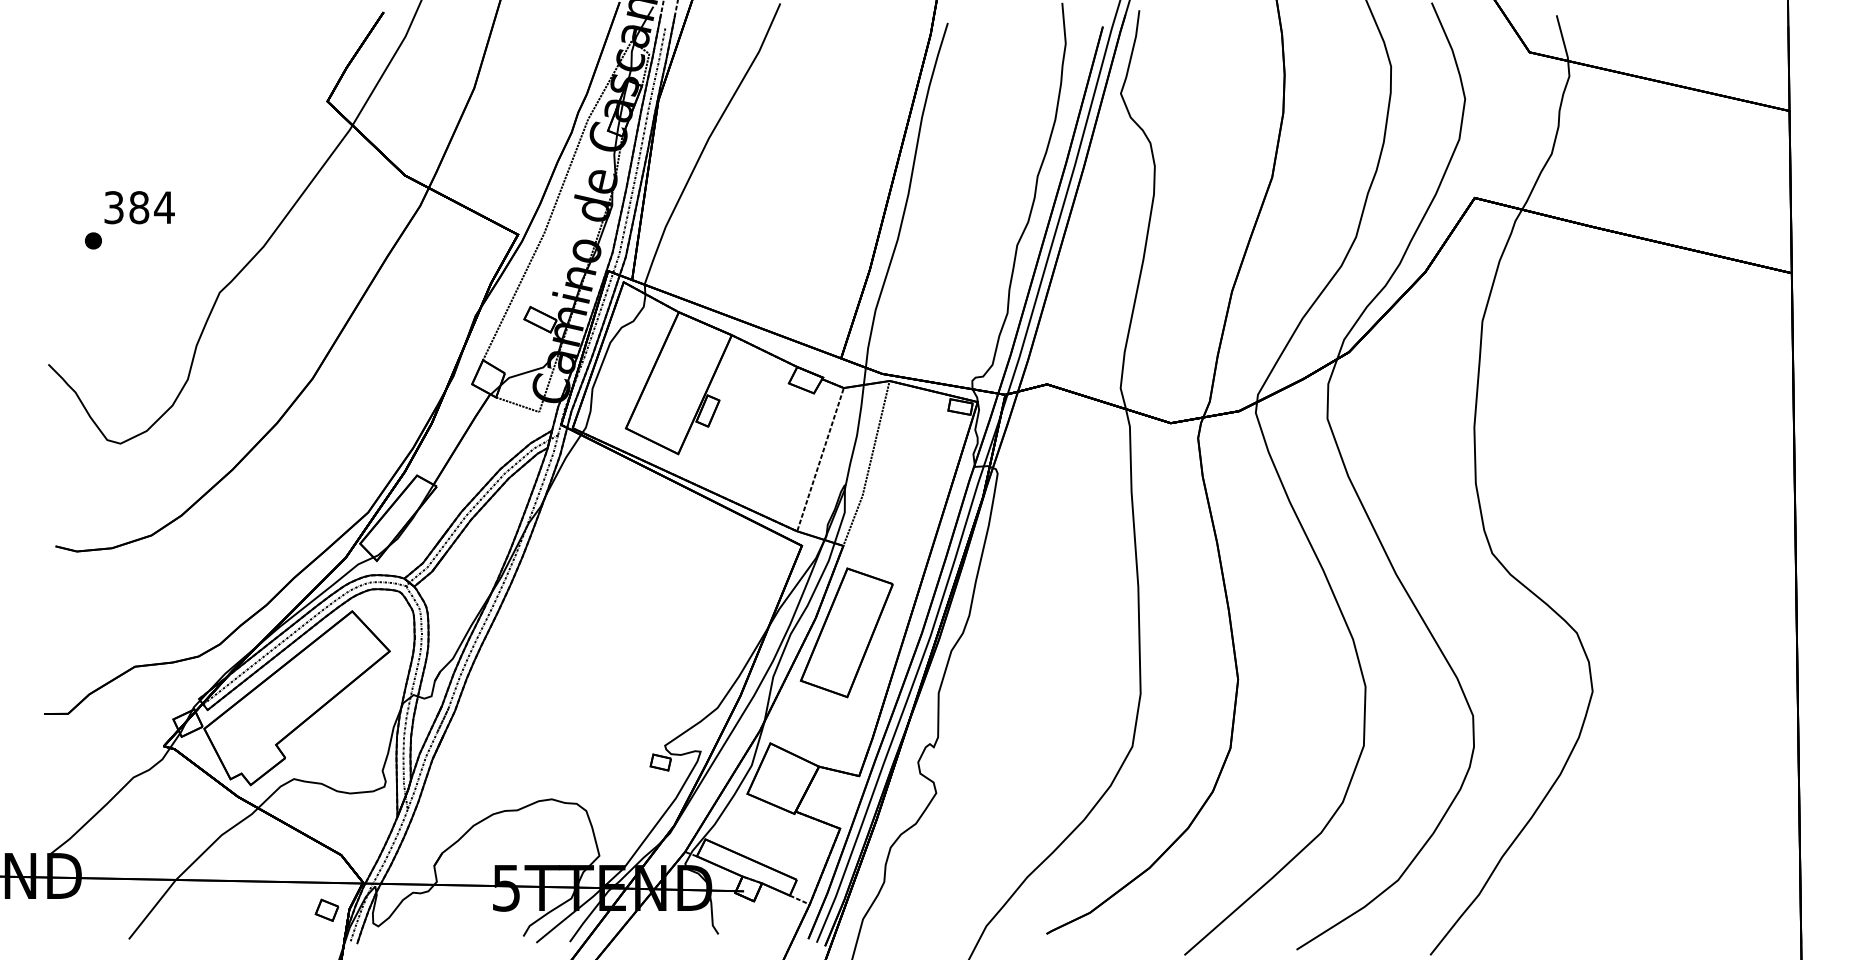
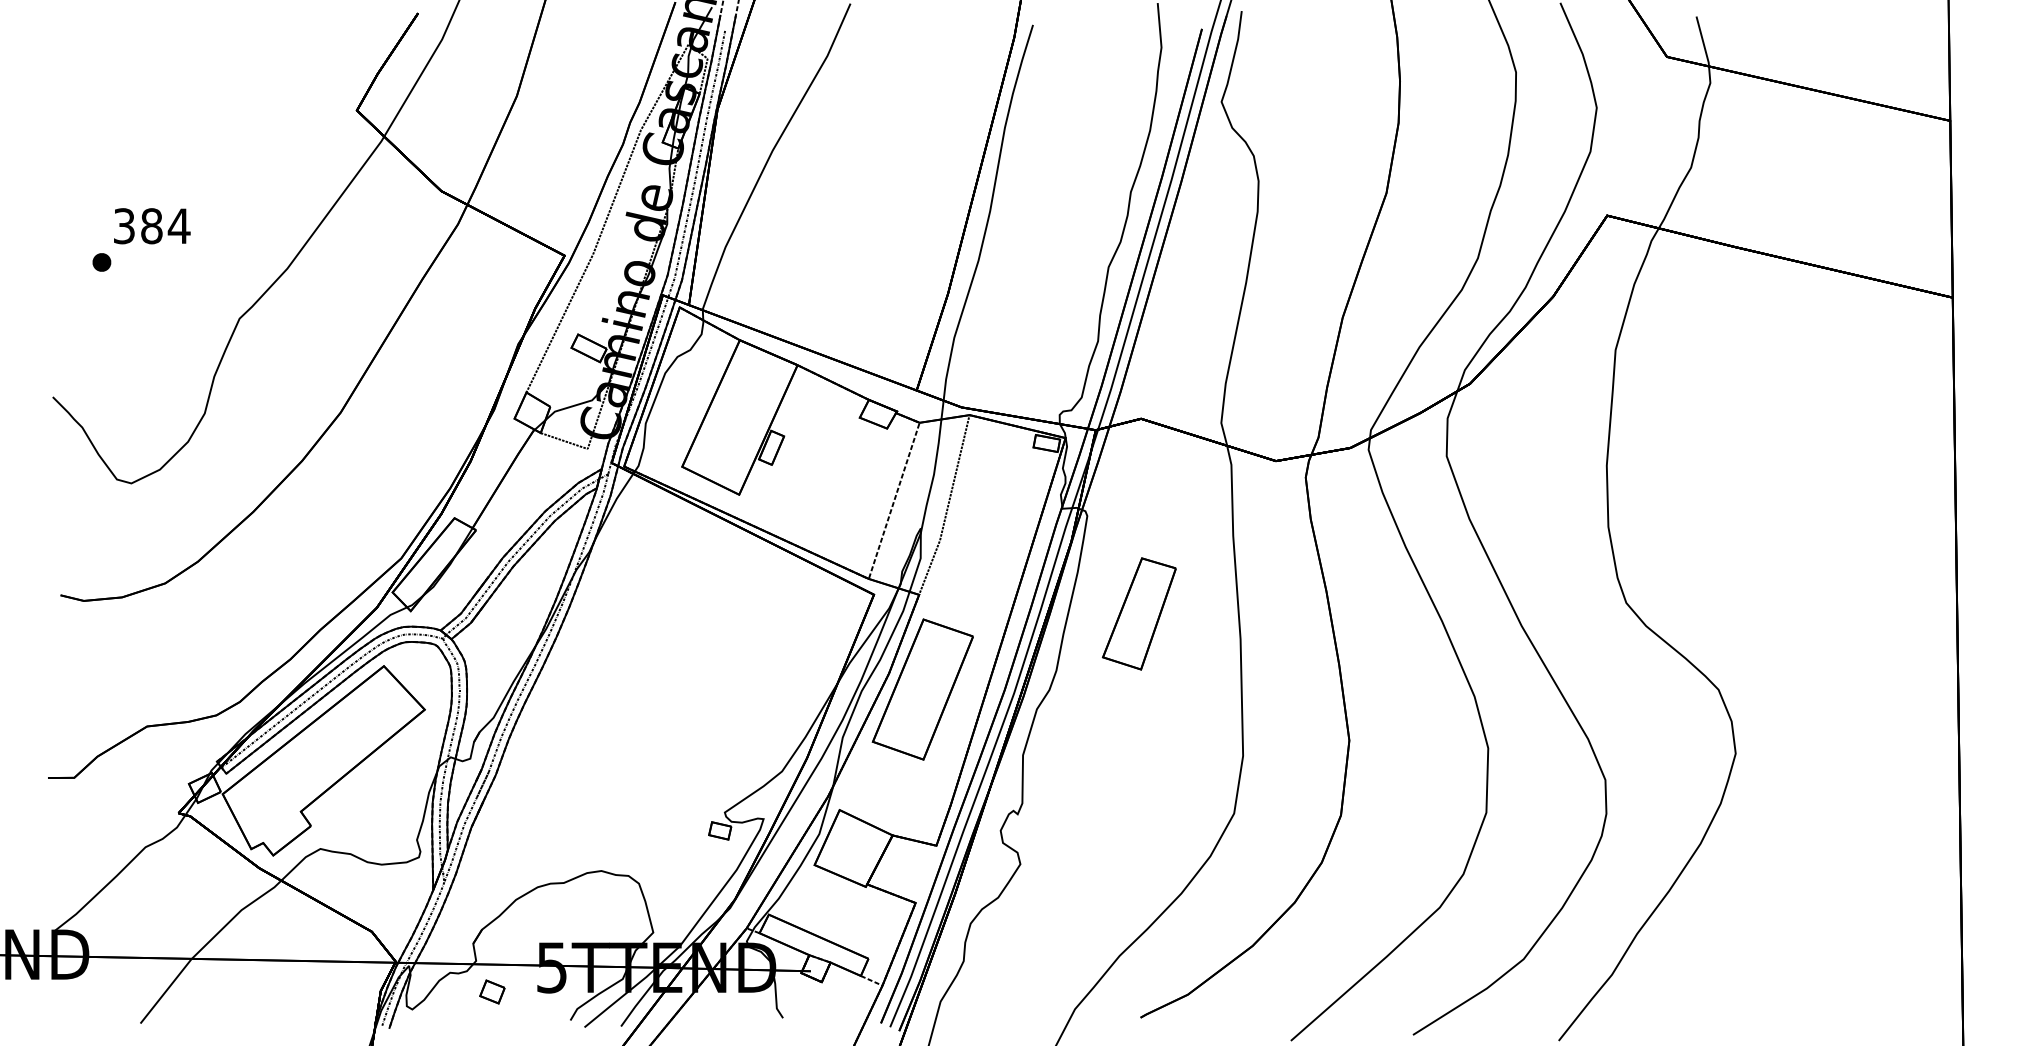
part: (1044, 563) -> (1138, 613), added
part: (327, 909) -> (492, 991), moved

